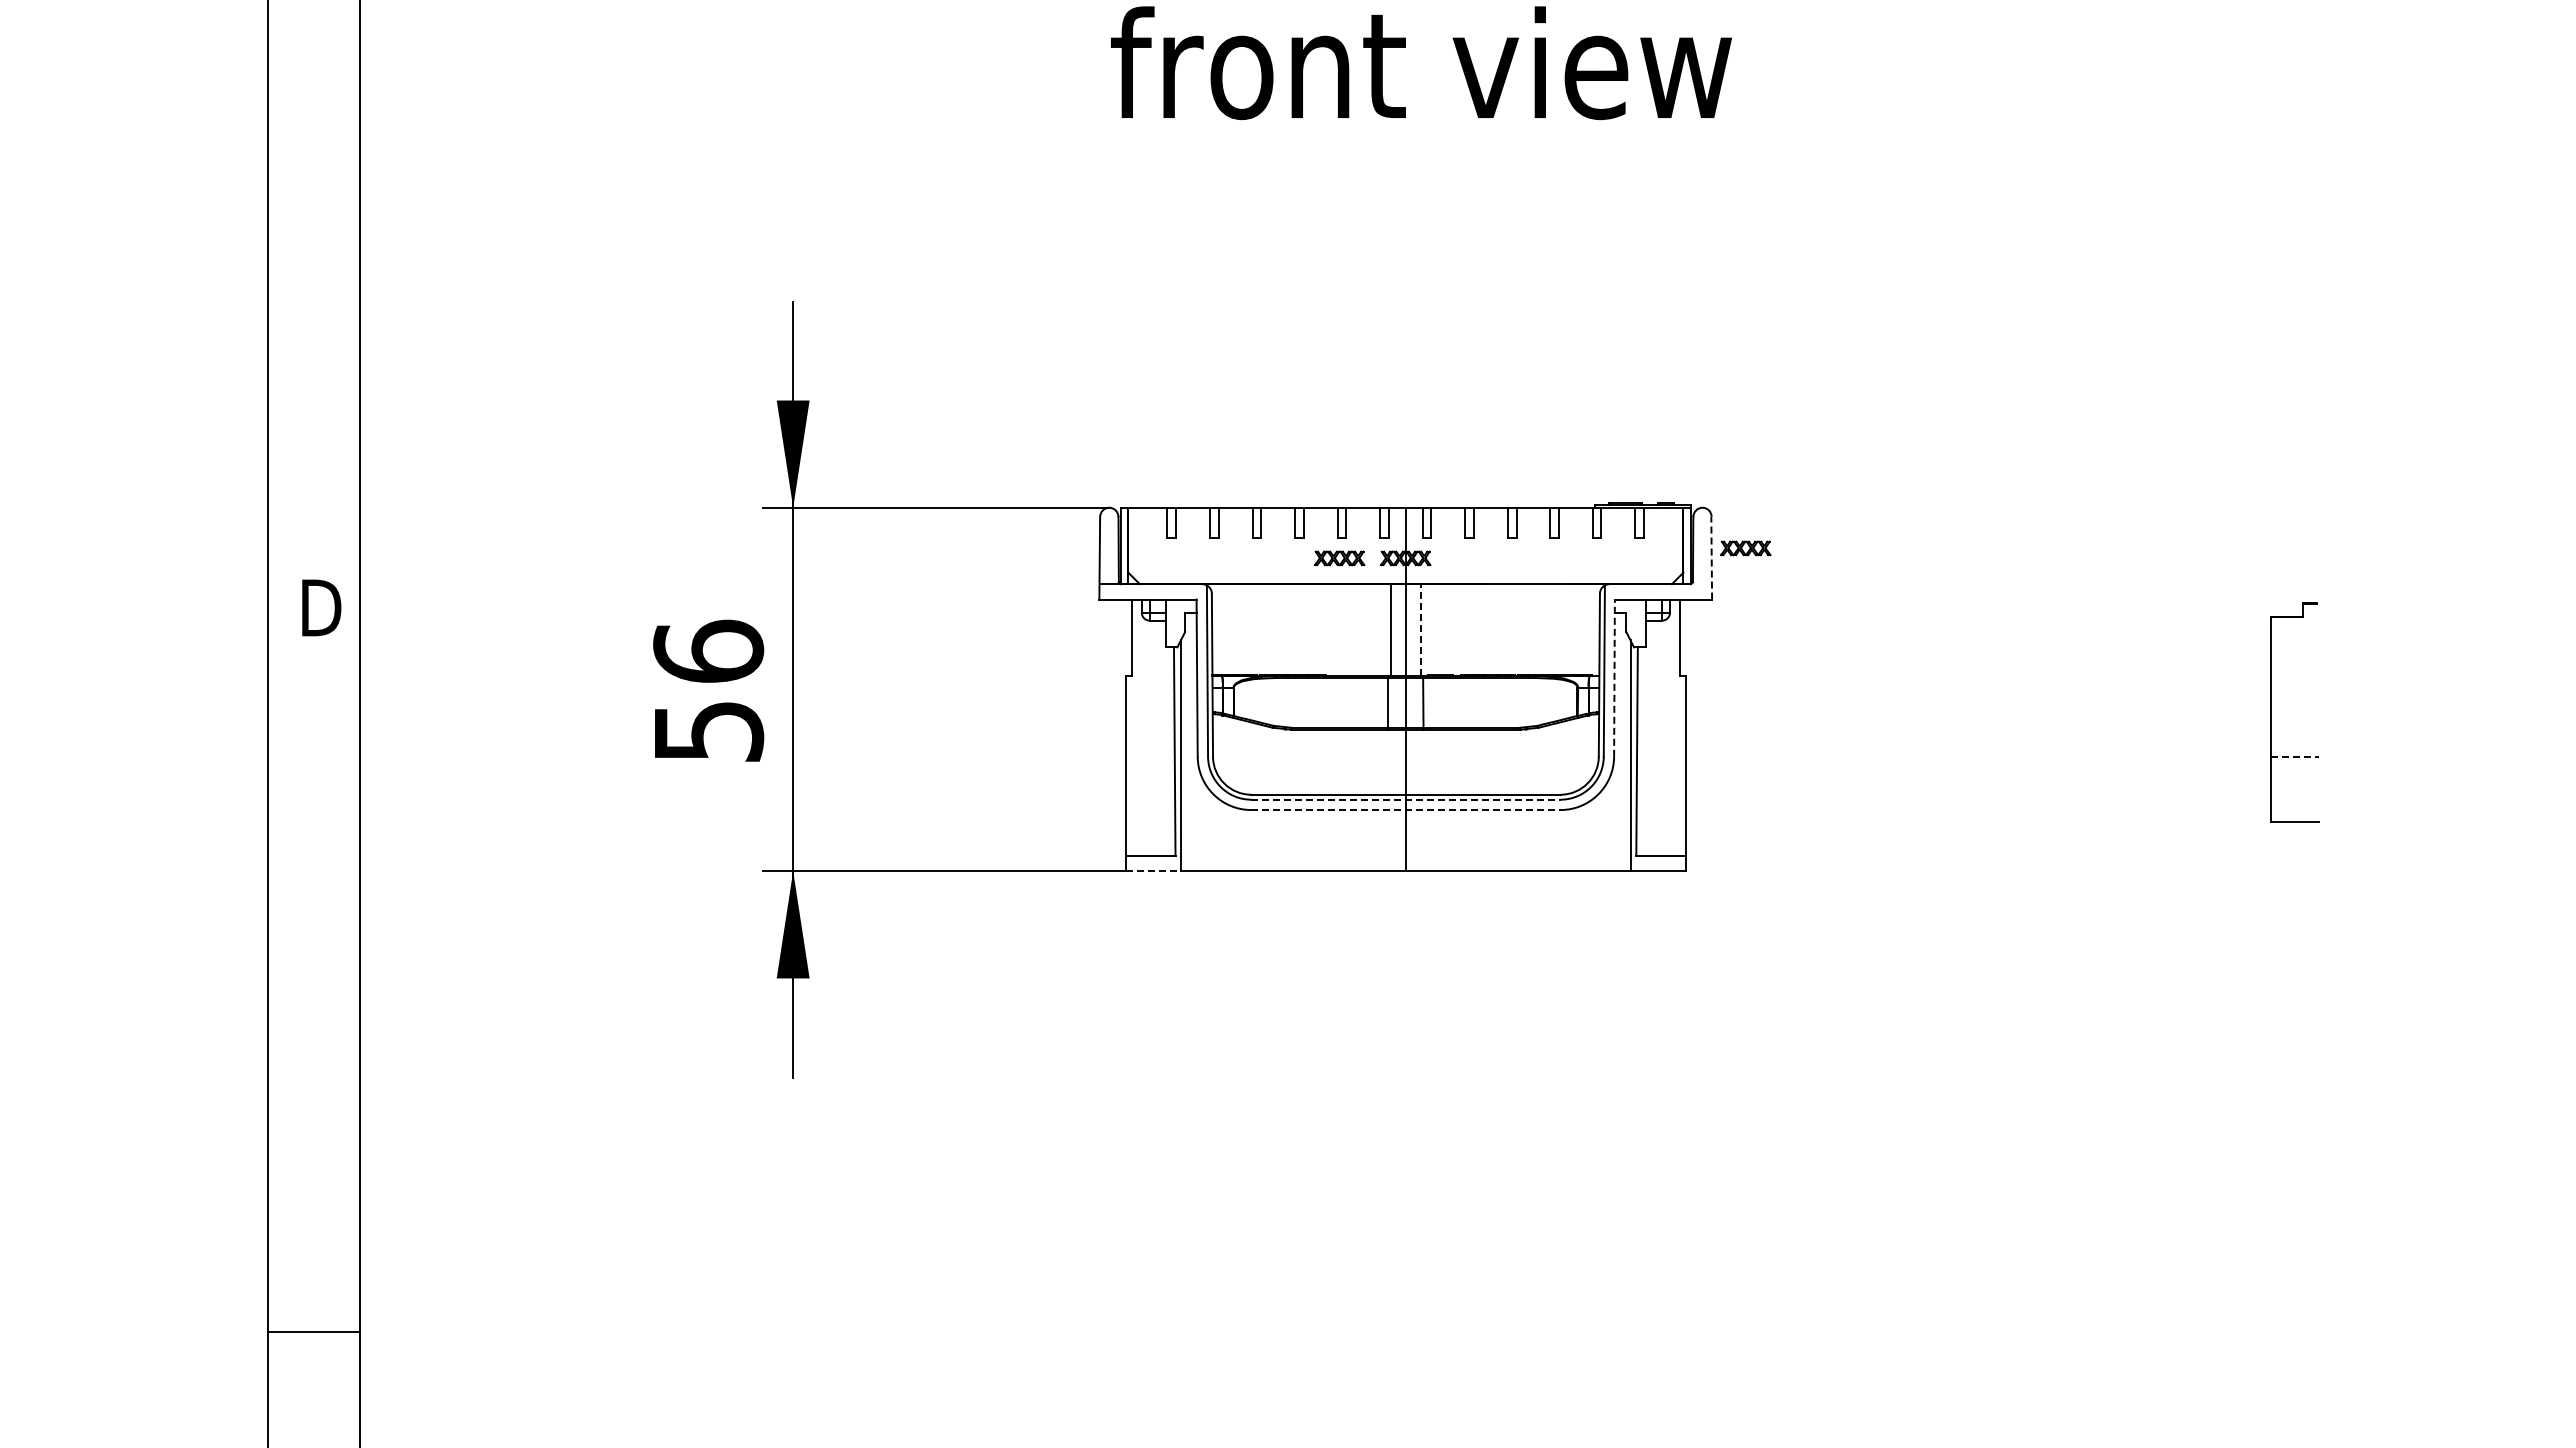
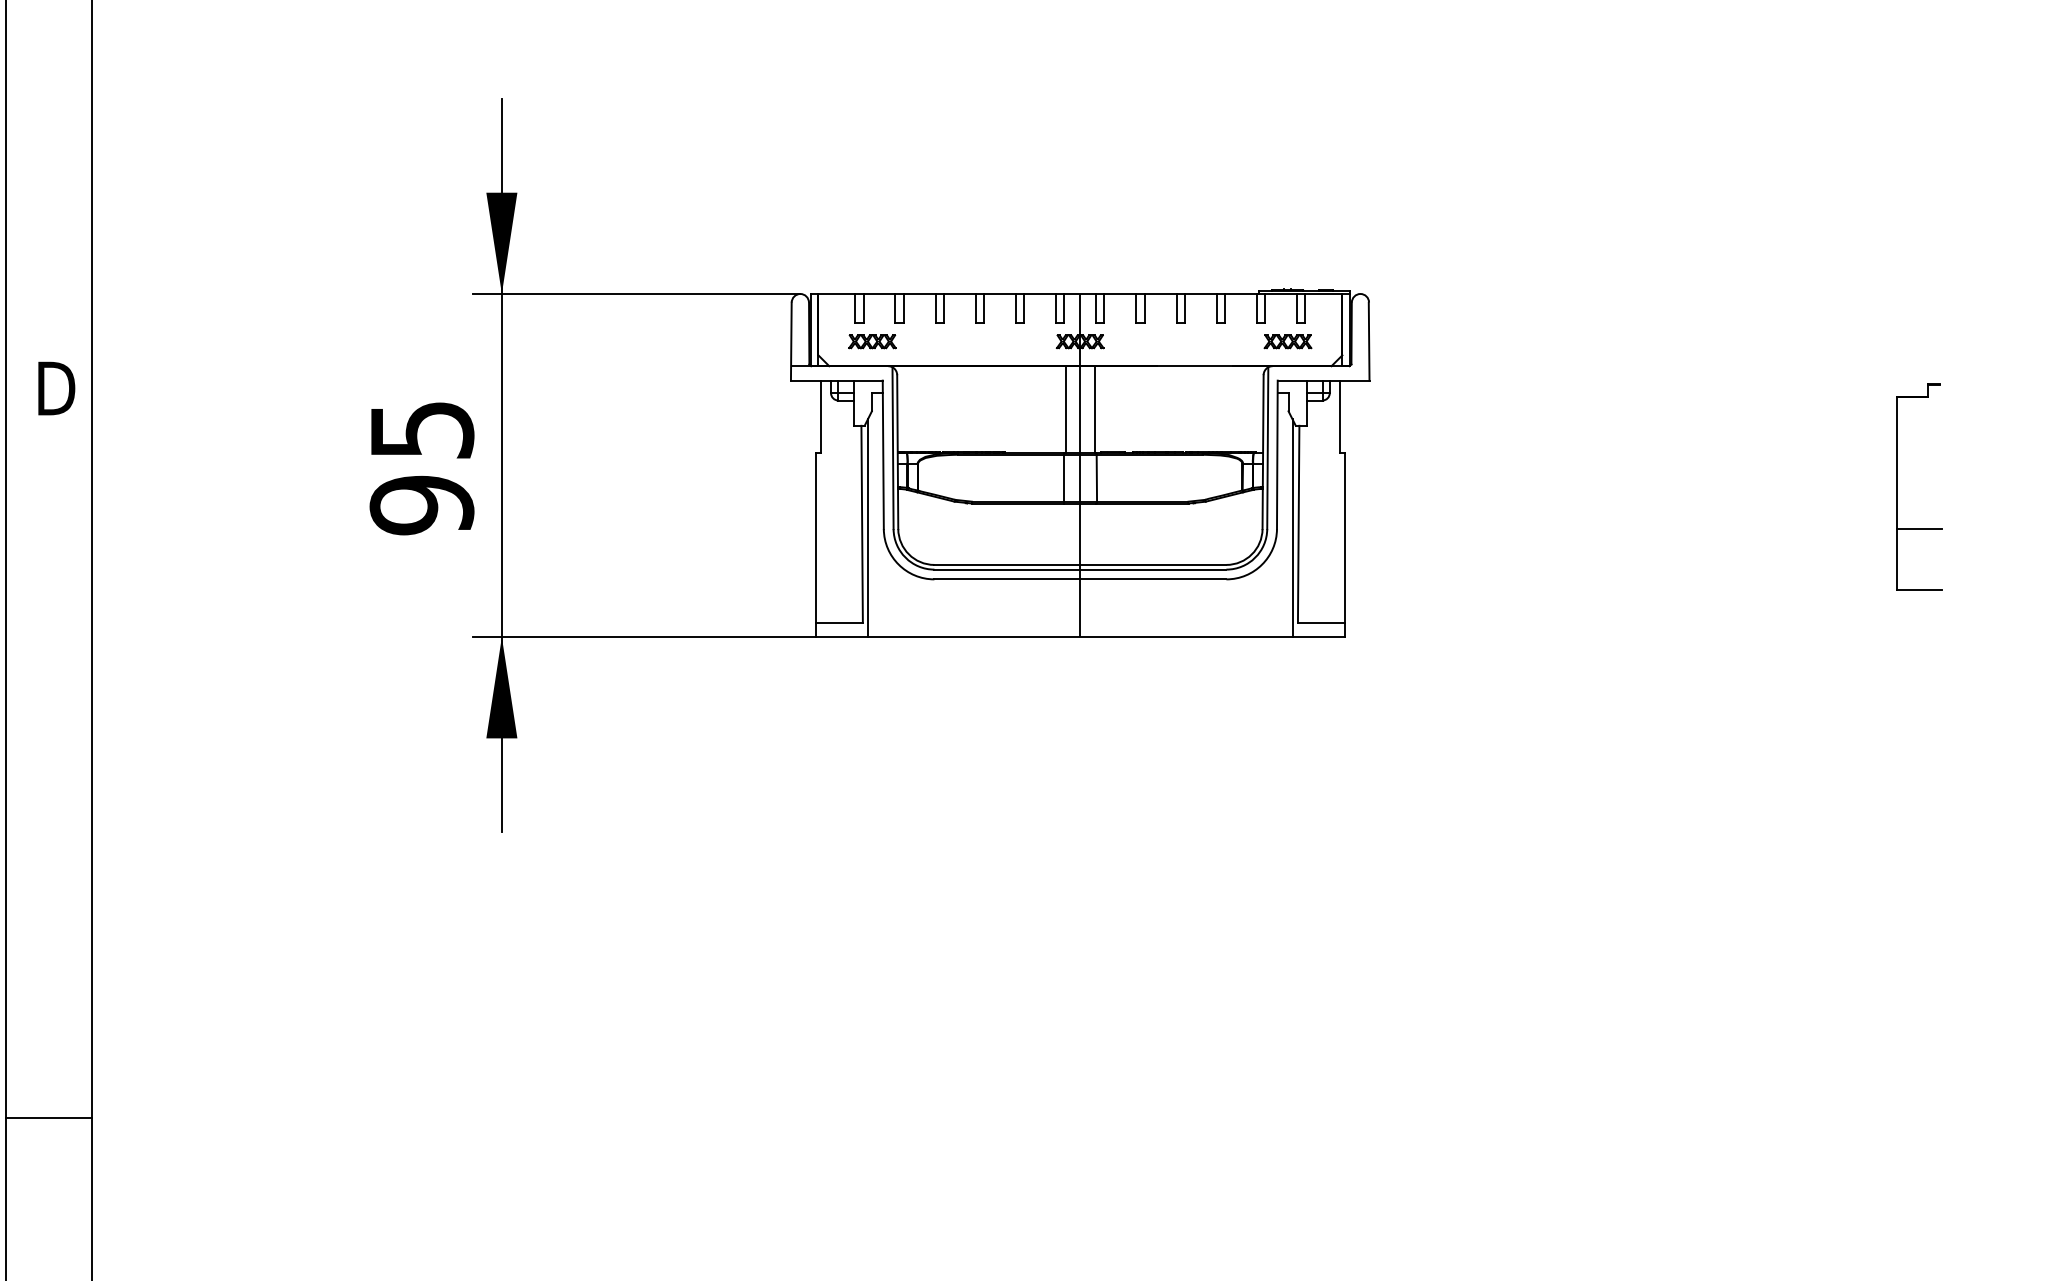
part: (1745, 548) -> (1287, 341), moved
line: (1711, 557) -> (1368, 340), dashed -> solid
part: (1339, 558) -> (872, 341), moved
line: (1421, 630) -> (1095, 409), dashed -> solid
line: (1614, 678) -> (1277, 455), dashed -> solid
text: (708, 691) -> (421, 467), 56 -> 95
line: (2294, 756) -> (1919, 528), dashed -> solid
line: (1405, 799) -> (1080, 569), dashed -> solid
line: (1405, 810) -> (1080, 579), dashed -> solid
line: (1153, 871) -> (842, 637), dashed -> solid
line: (313, 1332) -> (48, 1118), moved

